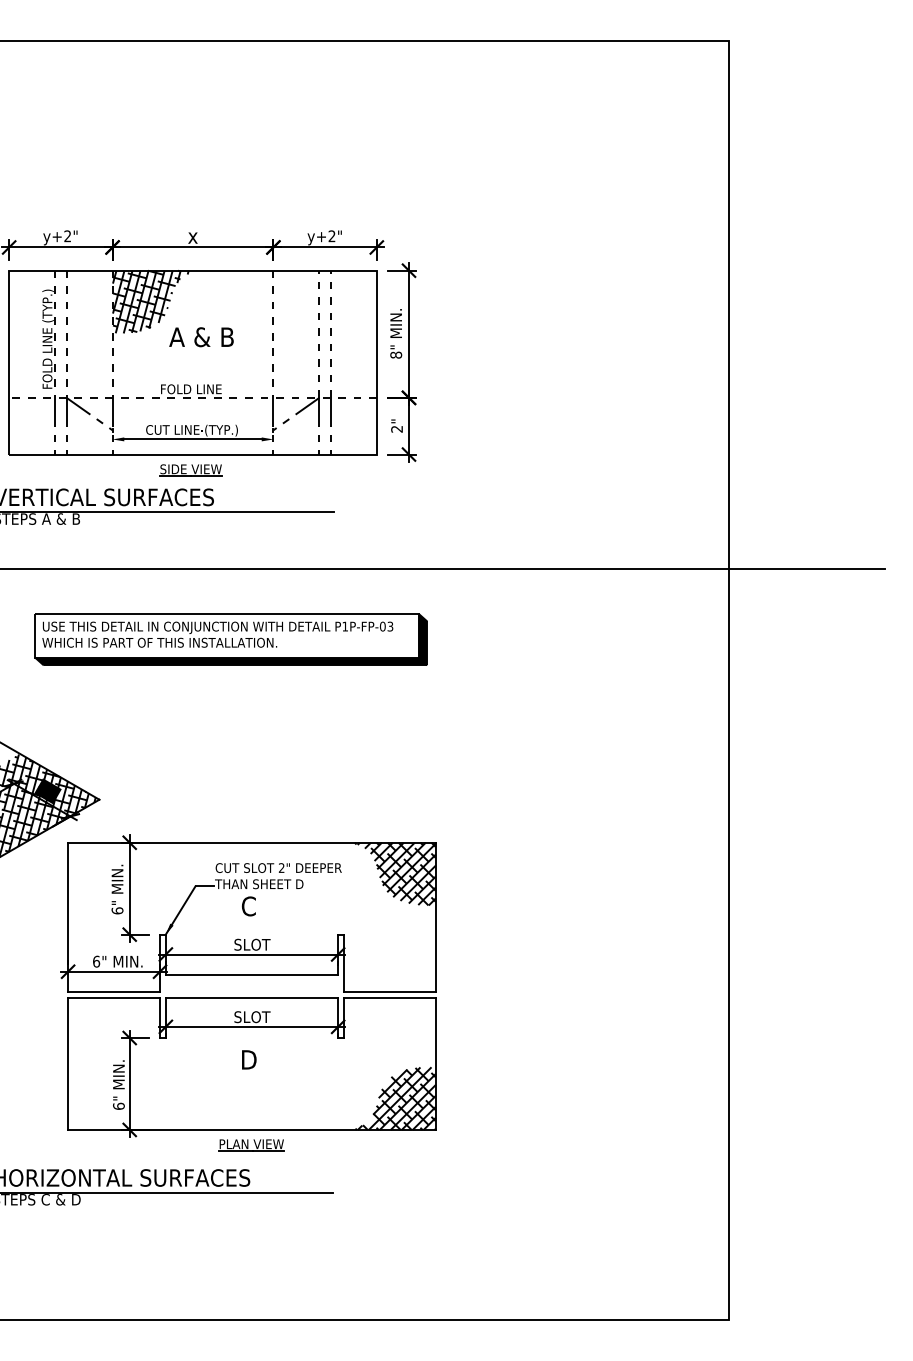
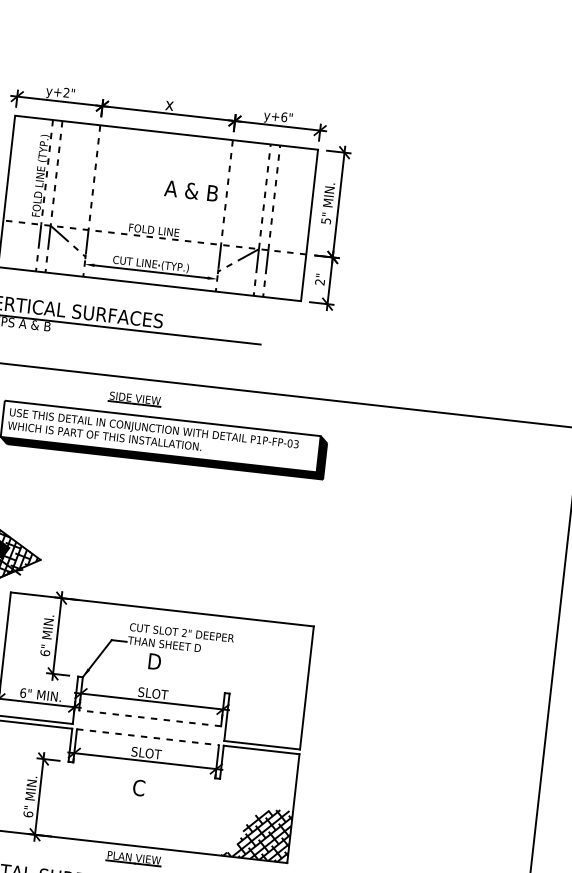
text: (331, 236) -> (283, 117), y+2" -> y+6"
hatch: (154, 301) -> (132, 154), removed
text: (201, 337) -> (191, 191), moved
text: (396, 354) -> (326, 220), 8" -> 5"
part: (190, 470) -> (134, 399), moved
hatch: (394, 873) -> (276, 647), removed
text: (249, 906) -> (154, 661), C -> D
line: (251, 974) -> (149, 717), solid -> dashed
line: (252, 997) -> (148, 736), solid -> dashed
text: (248, 1059) -> (139, 787), D -> C

